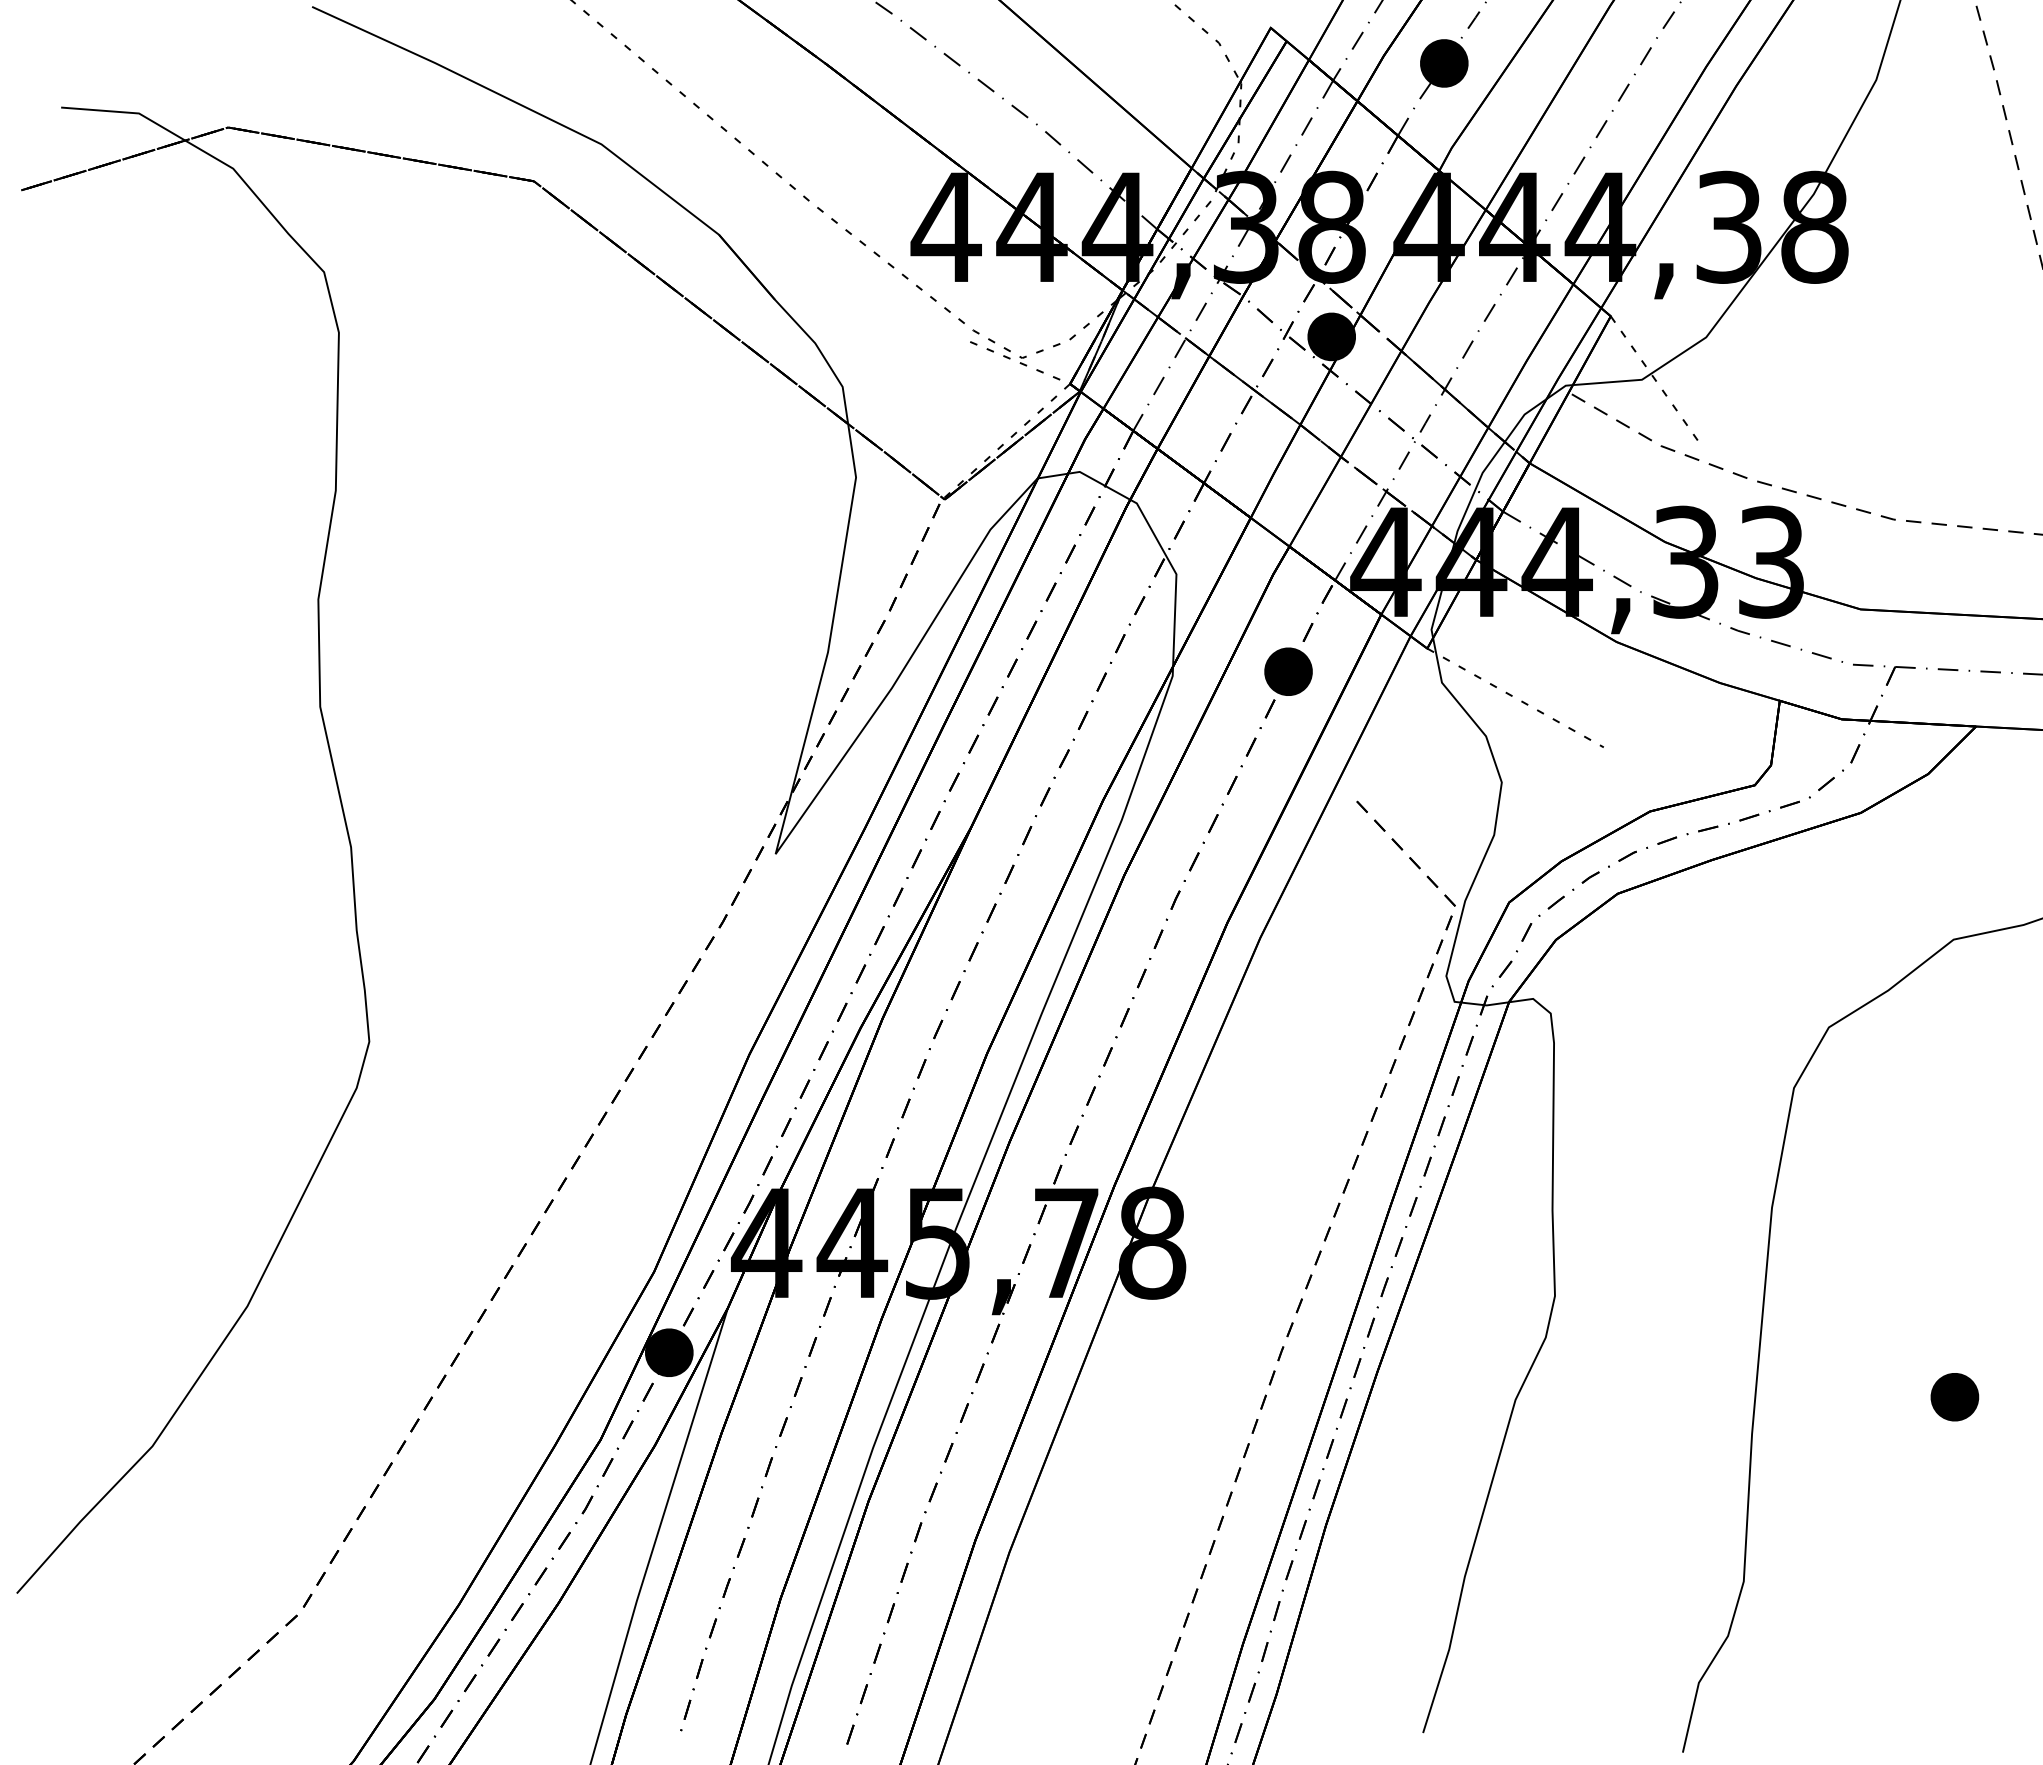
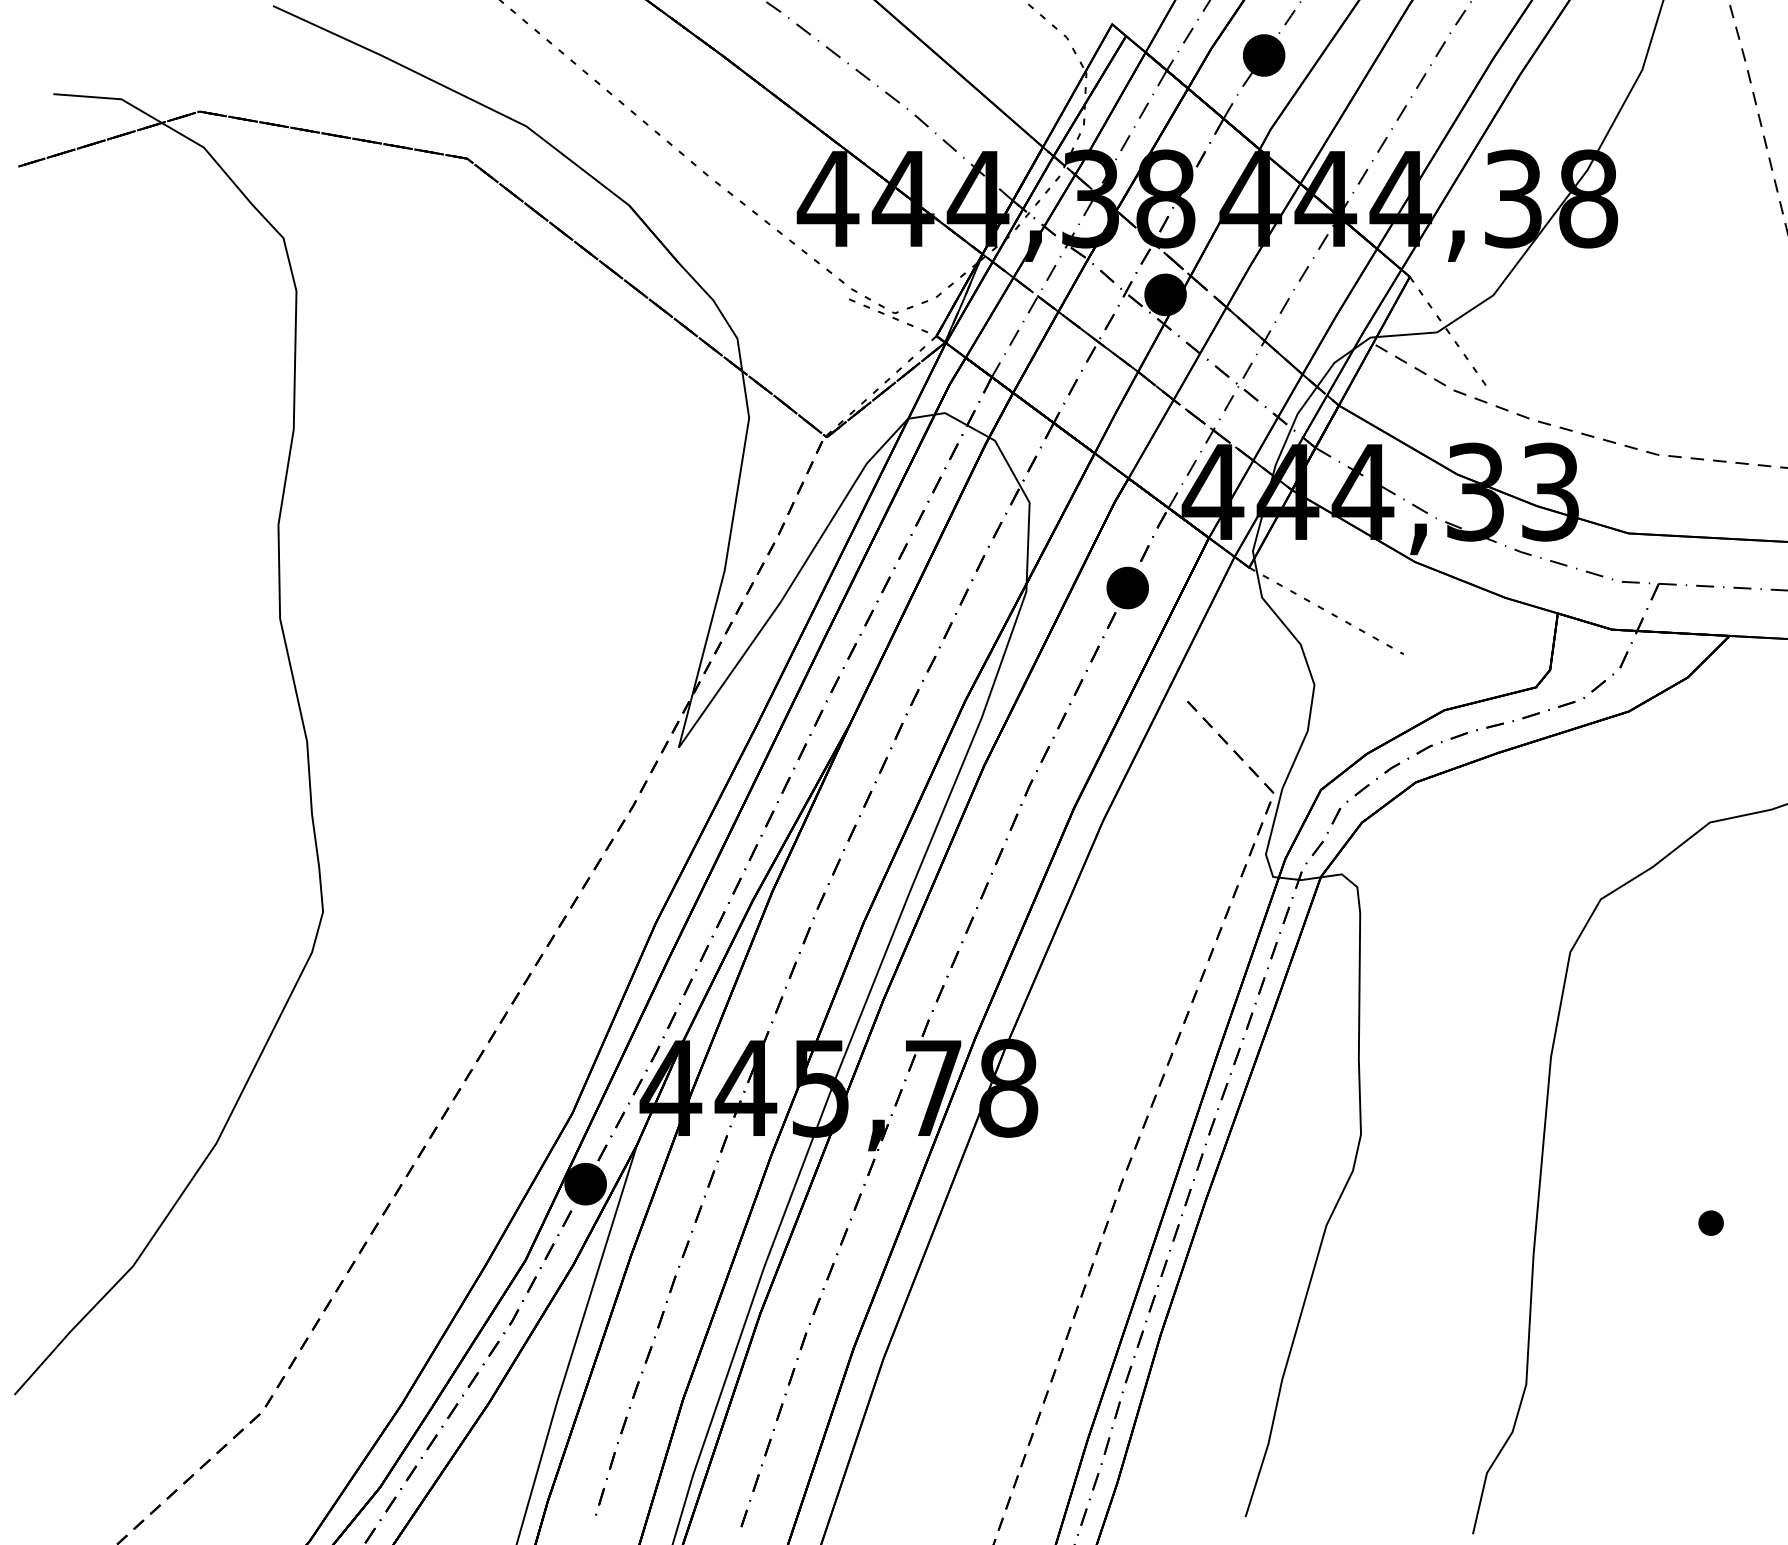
part: (1954, 1397) -> (1710, 1223), size x0.6

